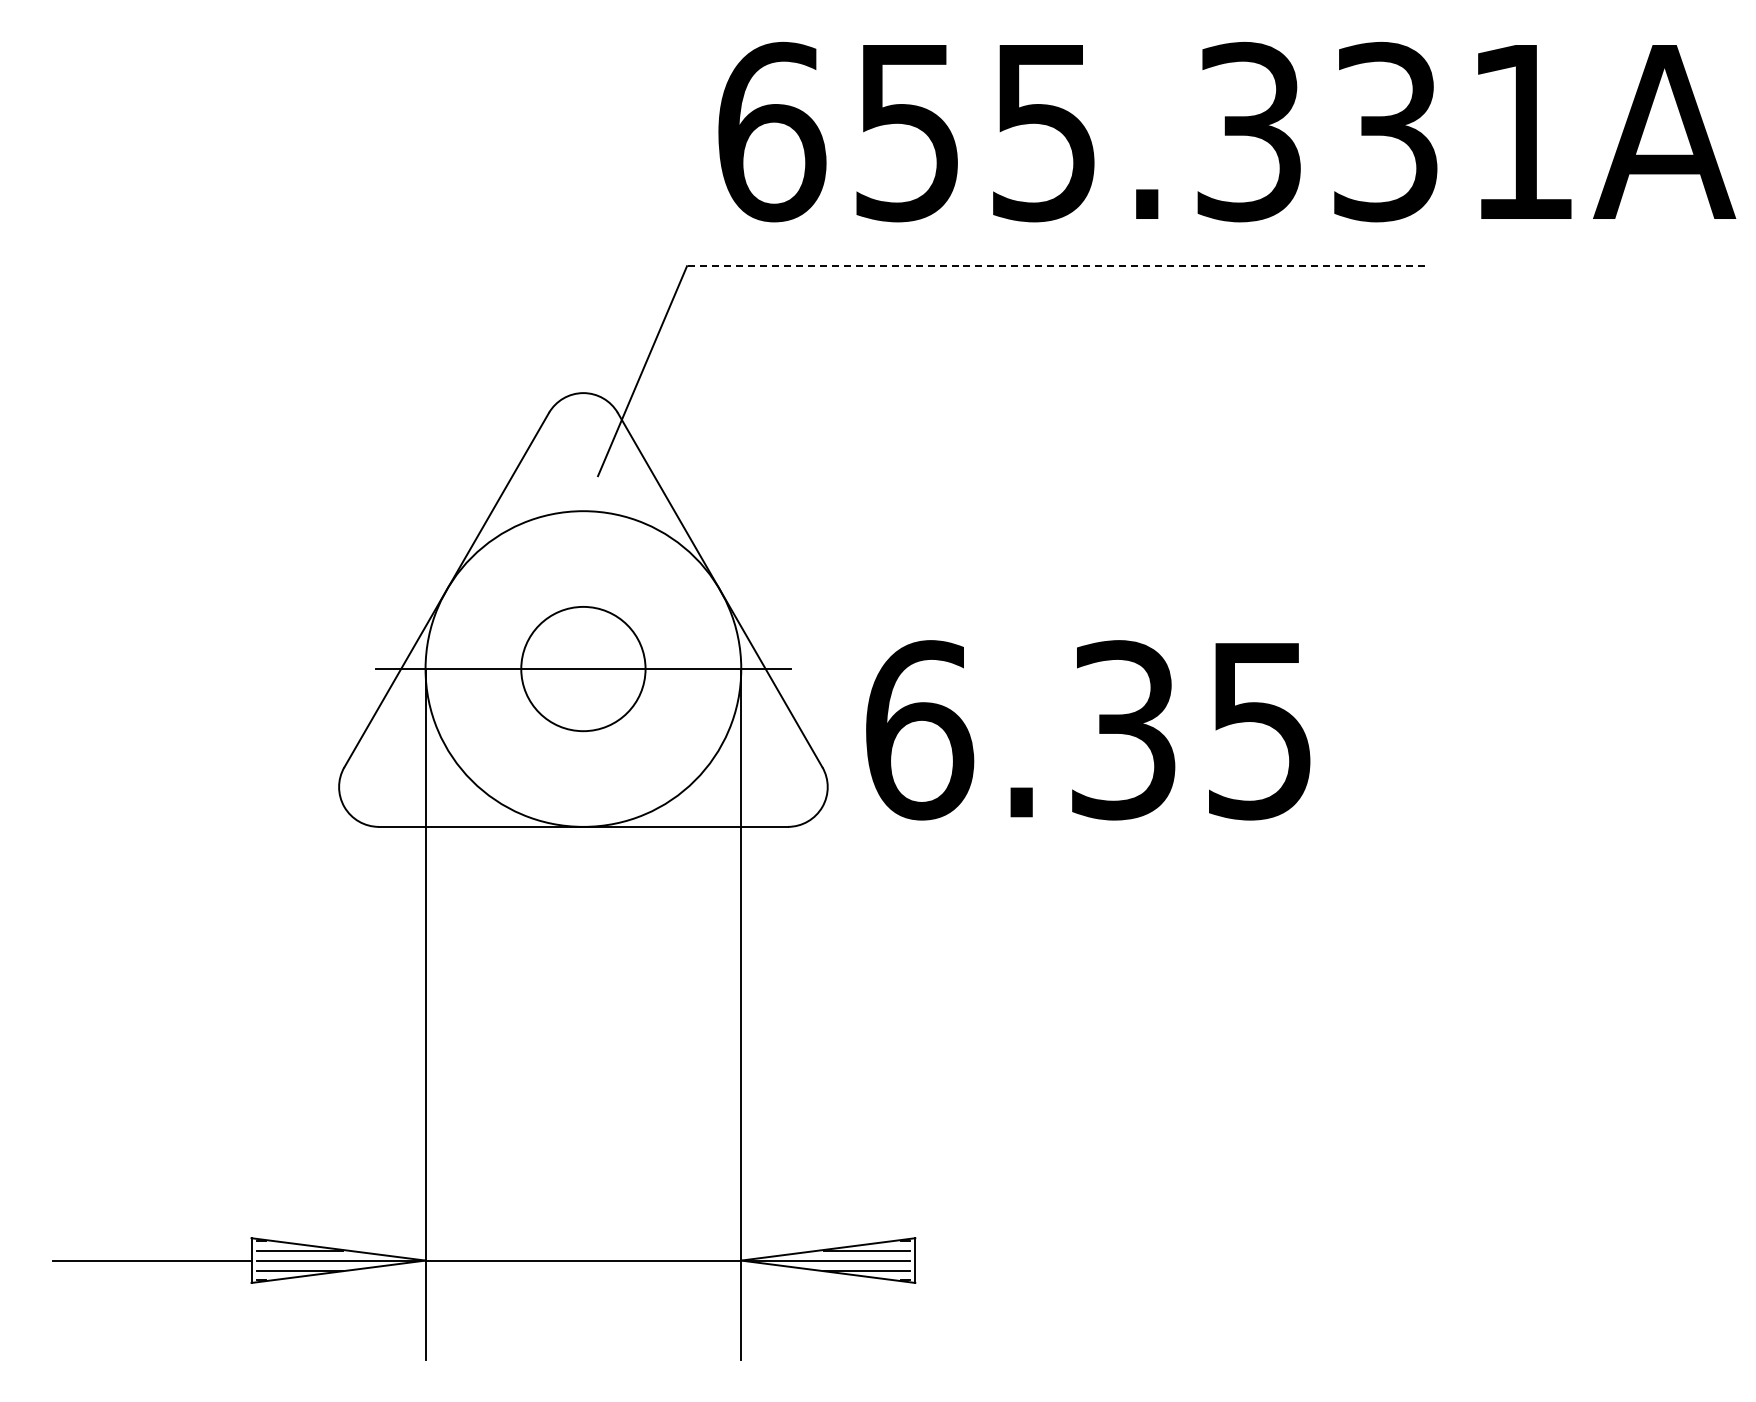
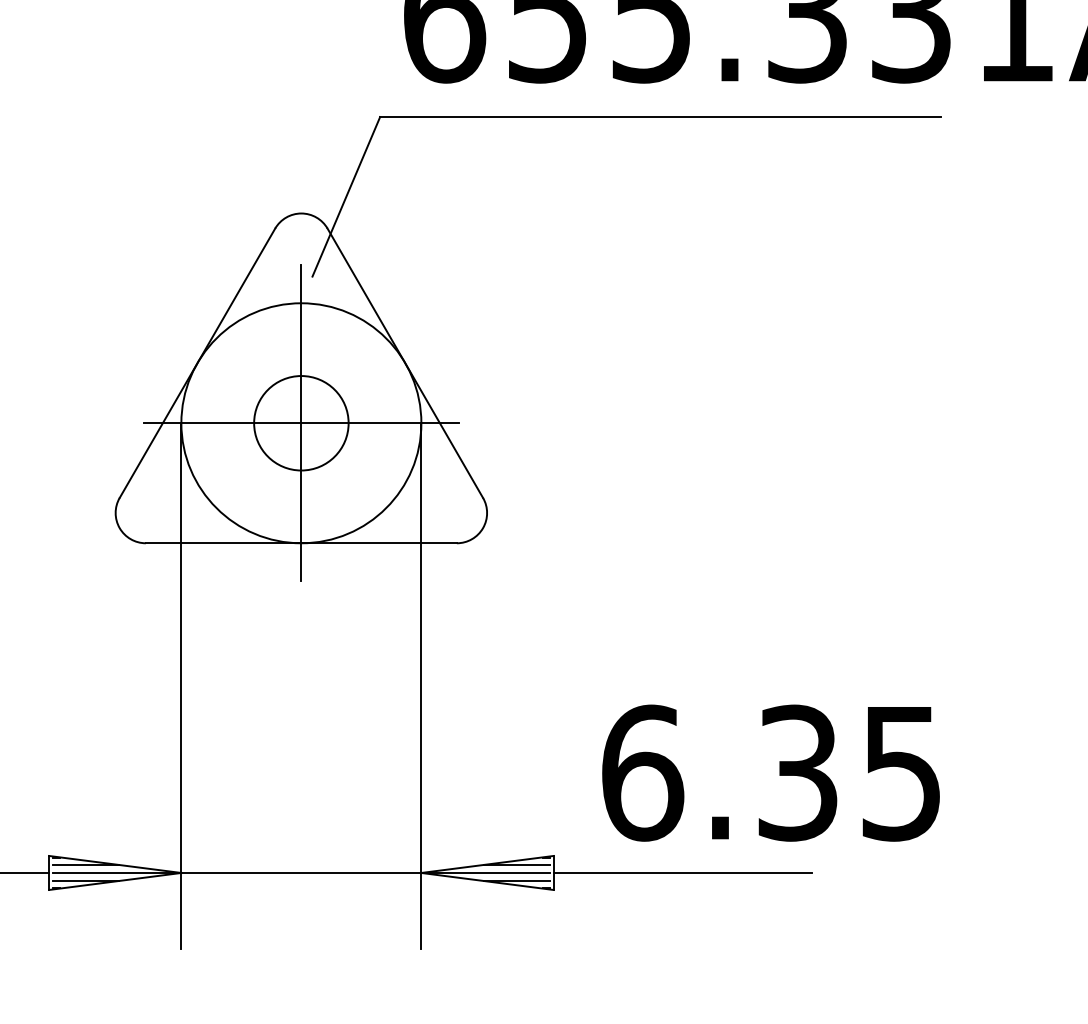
line: (1055, 266) -> (660, 117), dashed -> solid
line: (583, 668) -> (301, 422), added
text: (1088, 730) -> (771, 773), moved
line: (1084, 1260) -> (682, 872), added

